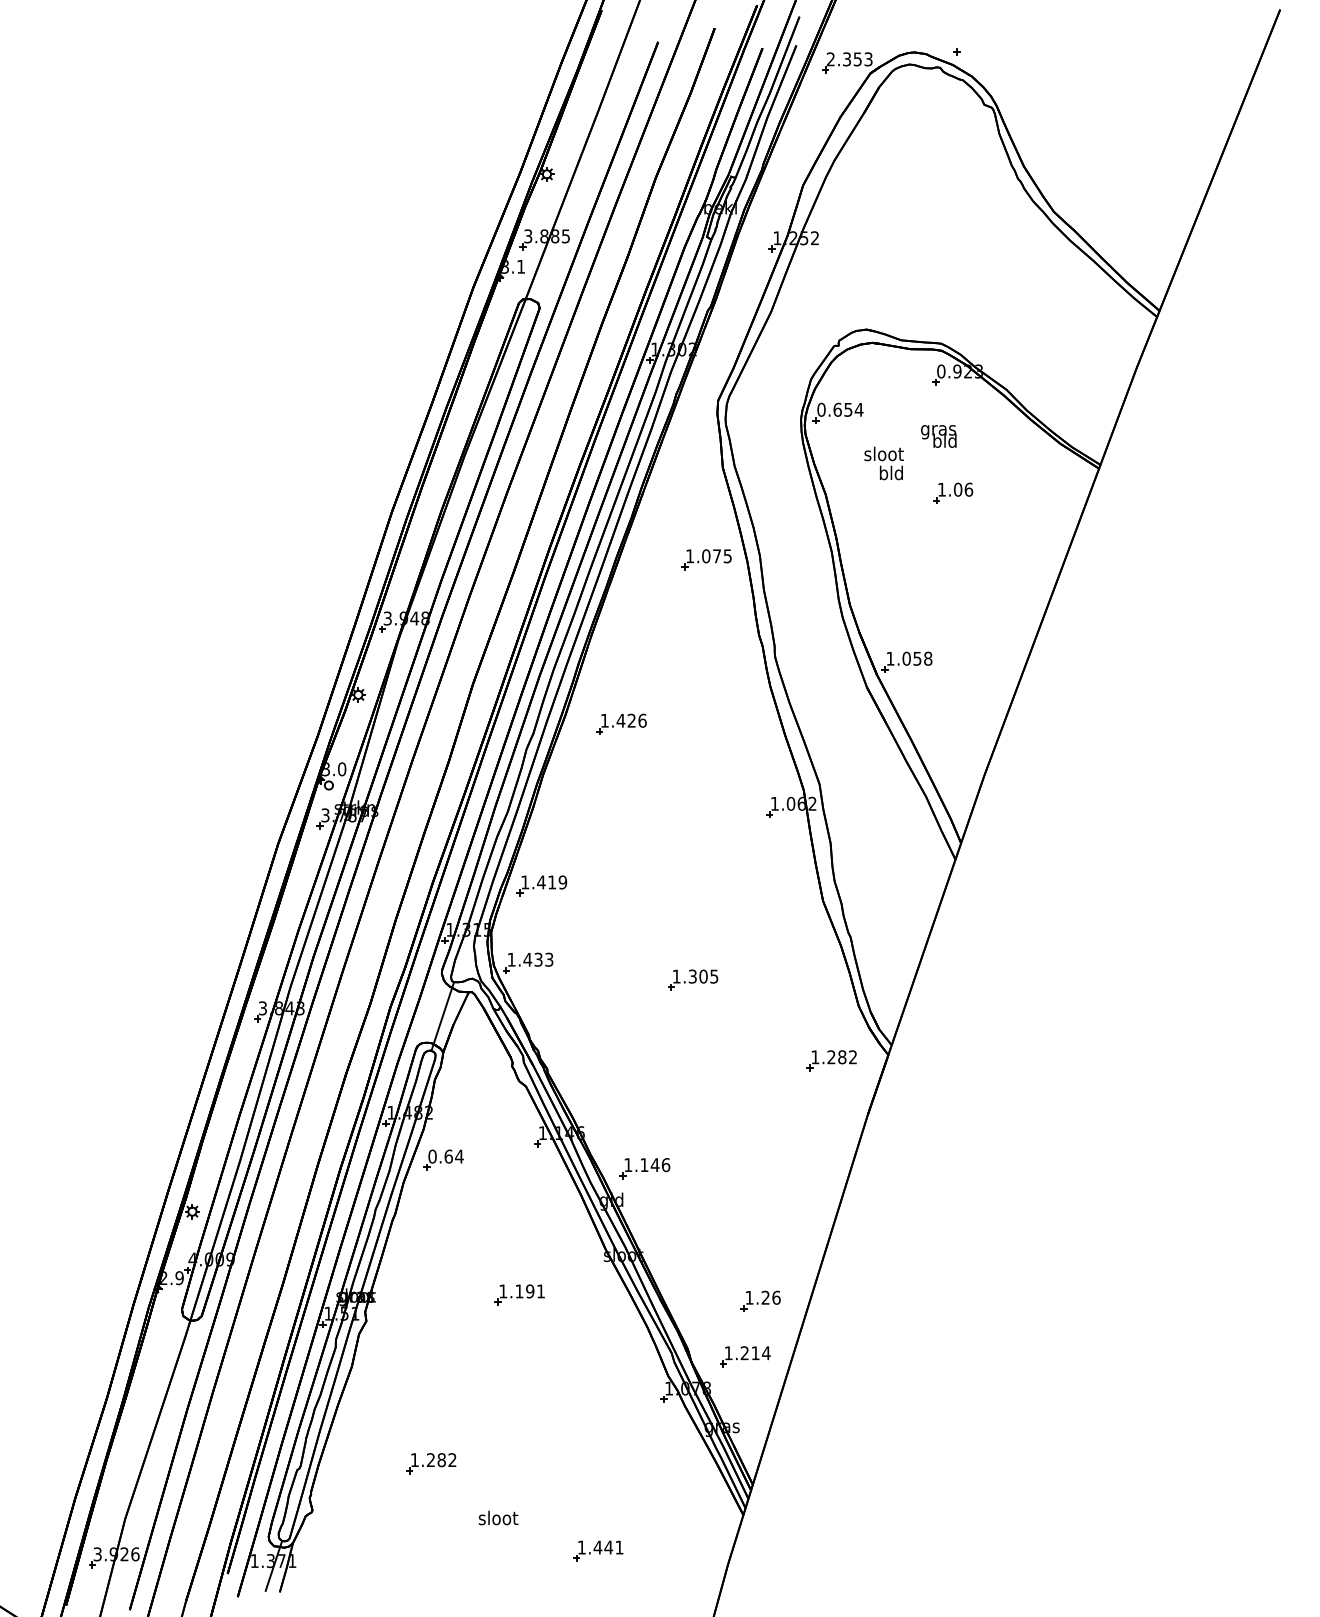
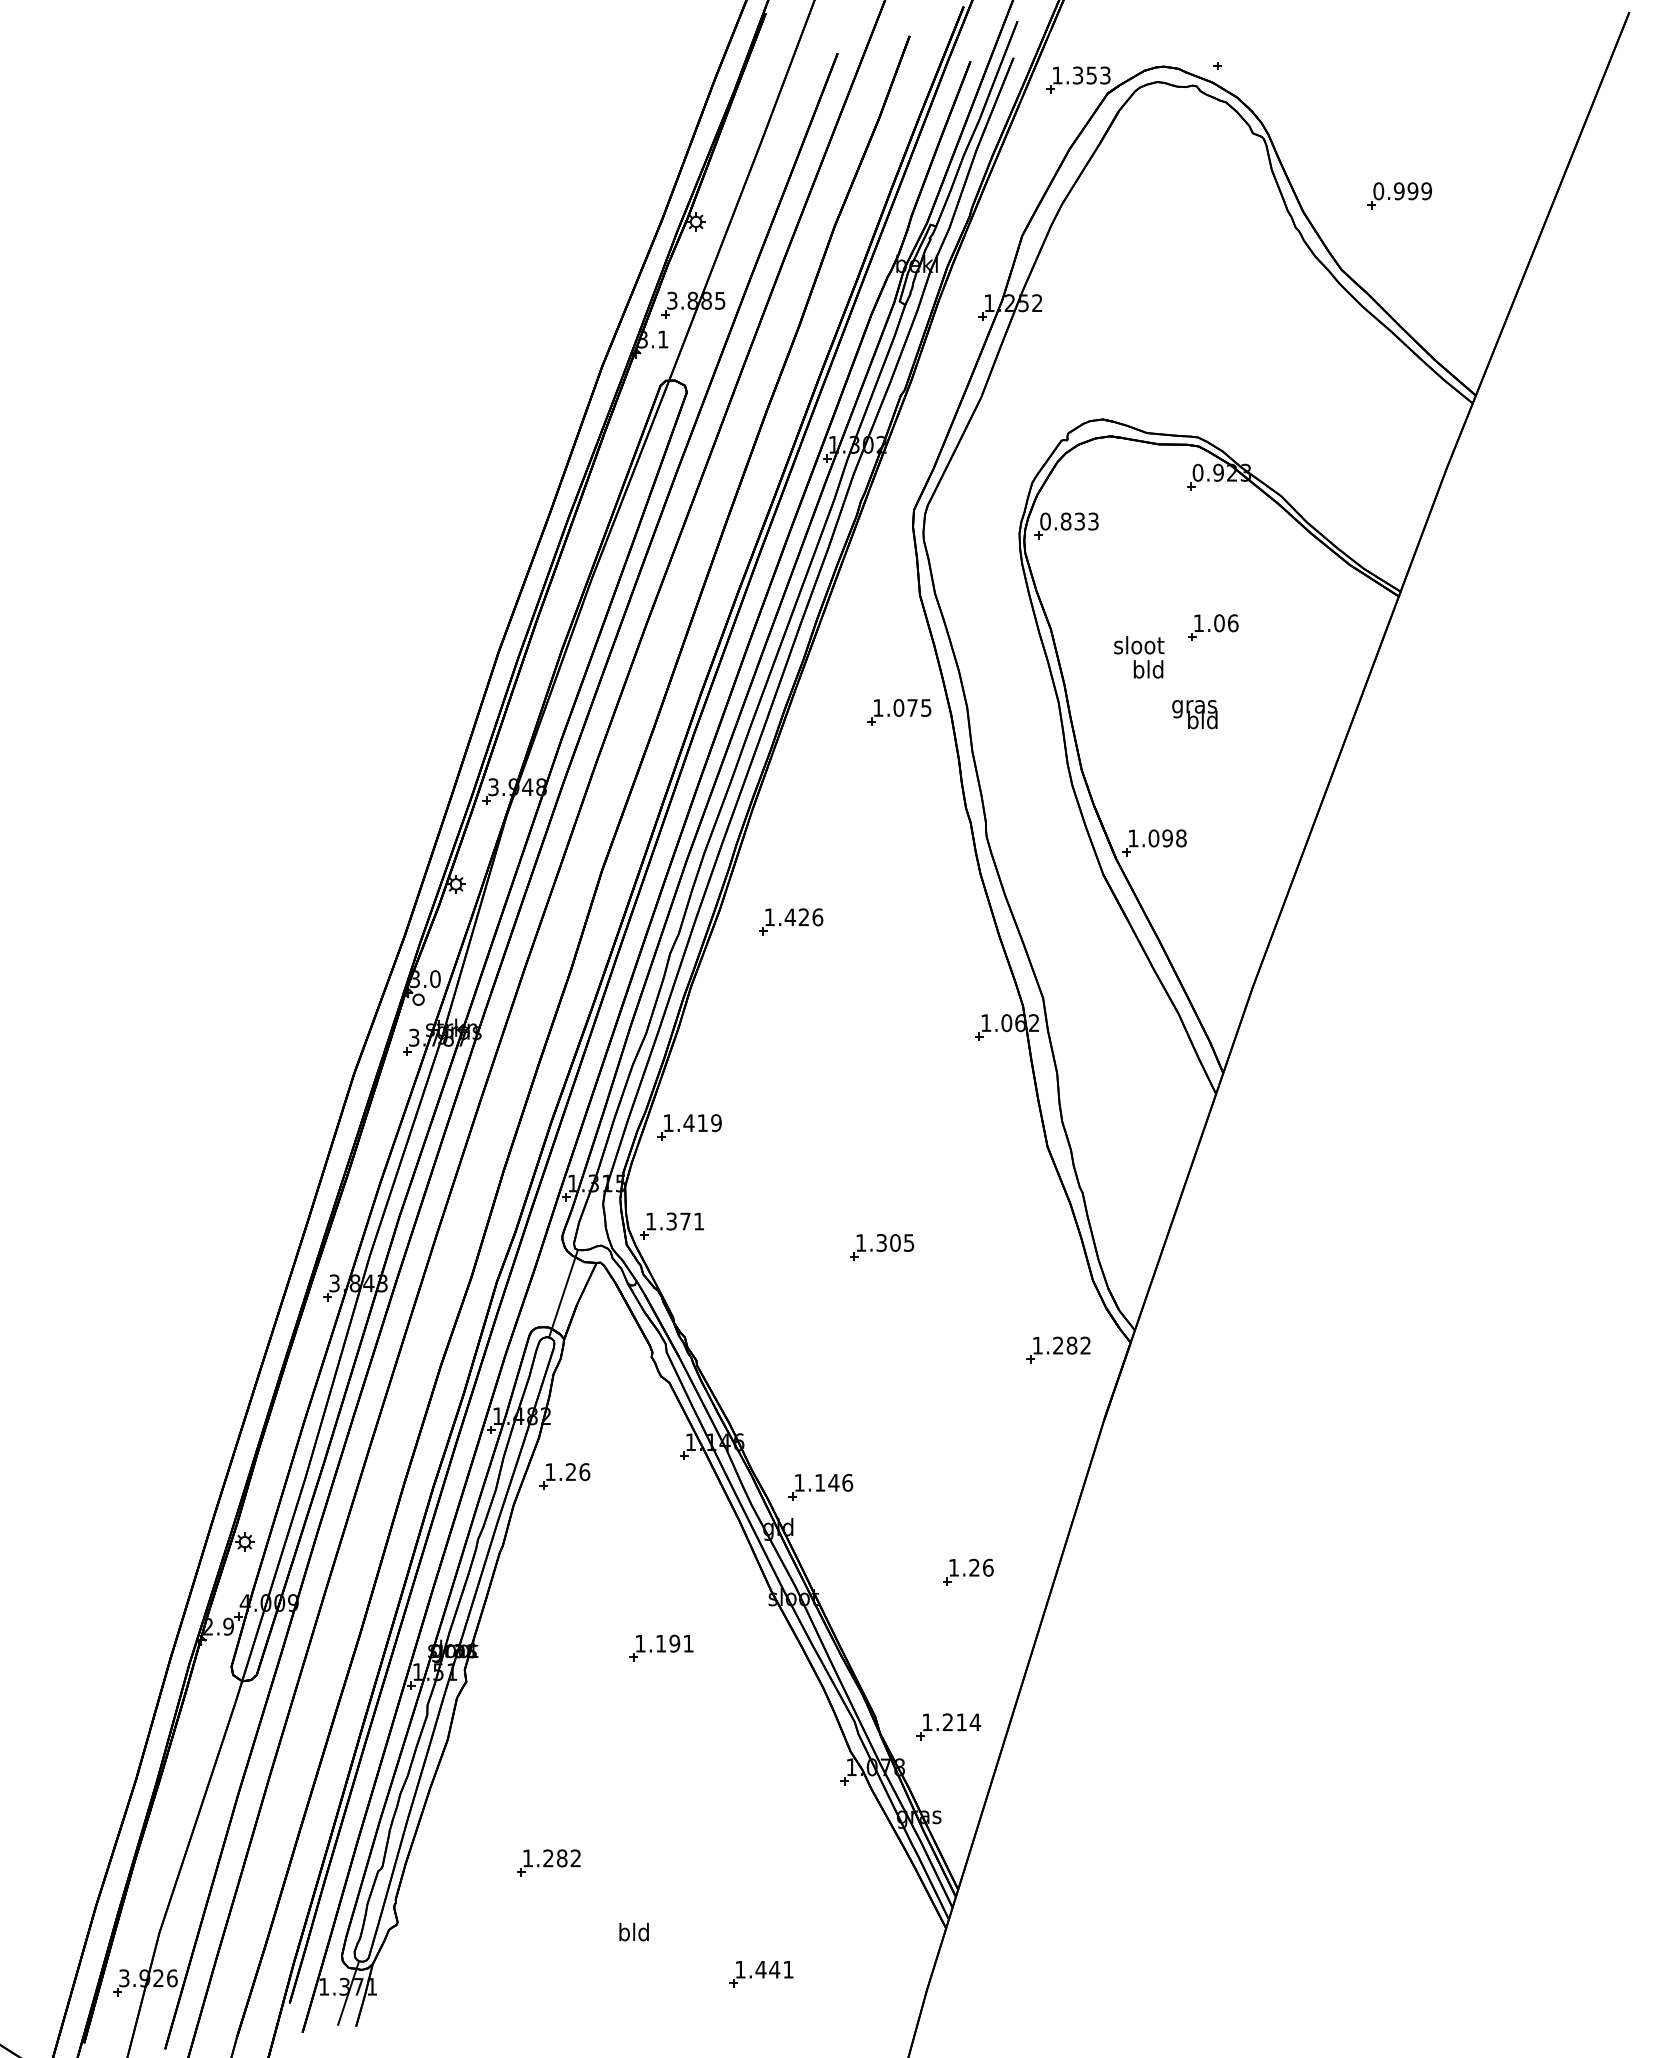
text: (830, 59) -> (1057, 75), 2.353 -> 1.353
part: (1099, 153) -> (1399, 195), added
text: (848, 409) -> (1079, 521), 0.654 -> 0.833
text: (938, 436) -> (1194, 714), moved
text: (883, 463) -> (1138, 657), moved
text: (917, 658) -> (1167, 838), 1.058 -> 1.098
text: (538, 959) -> (685, 1221), 1.433 -> 1.371
text: (445, 1156) -> (566, 1471), 0.64 -> 1.26
part: (760, 1300) -> (967, 1571), moved
text: (498, 1517) -> (634, 1931), sloot -> bld

